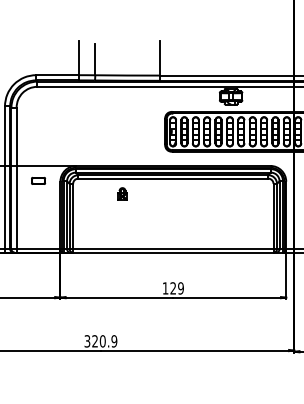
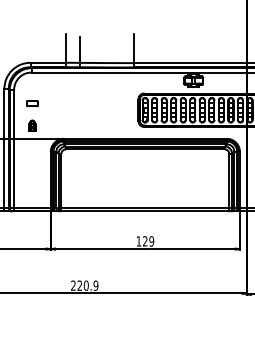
part: (38, 180) -> (32, 103), moved
part: (122, 193) -> (32, 125), moved
text: (87, 341) -> (73, 285), 320.9 -> 220.9

